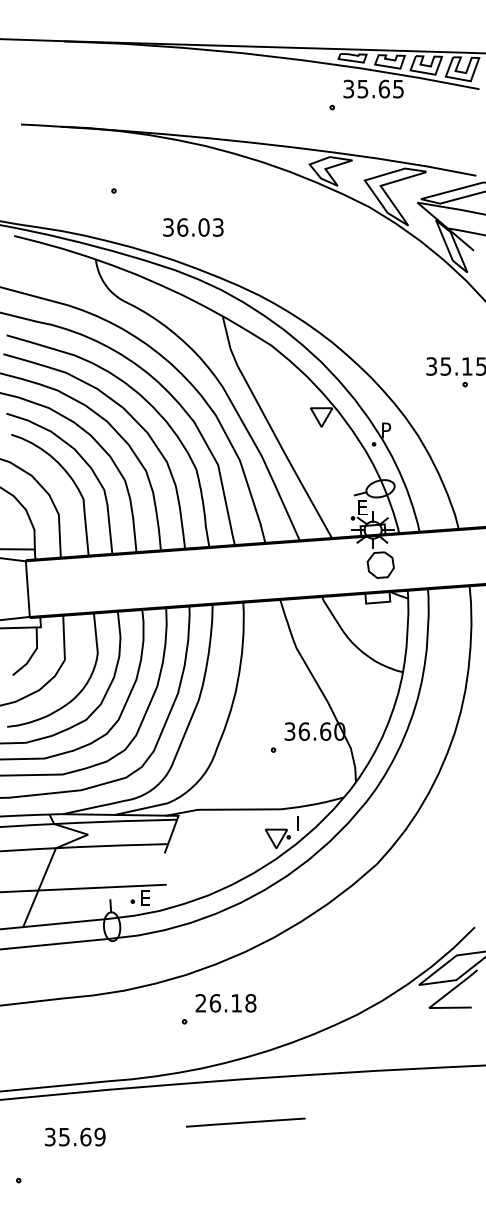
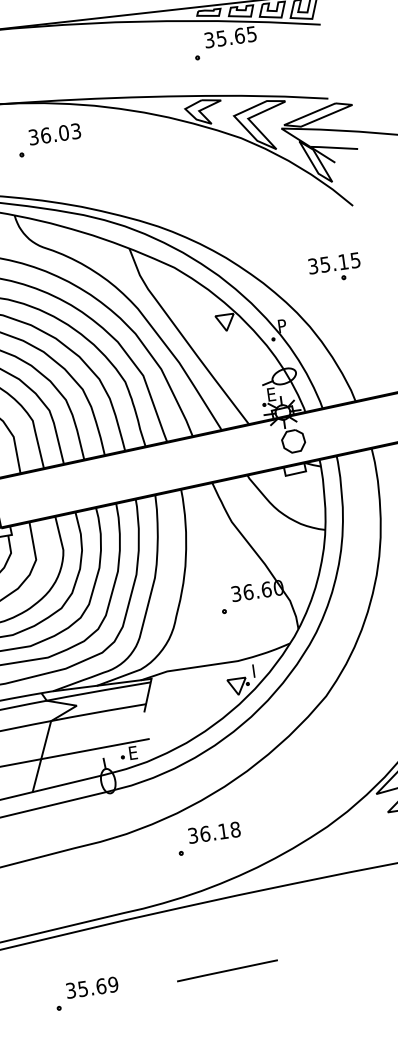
text: (193, 227) -> (55, 134), moved
text: (200, 1003) -> (192, 835), 26.18 -> 36.18
line: (245, 1122) -> (227, 970), moved
text: (75, 1136) -> (92, 987), moved

